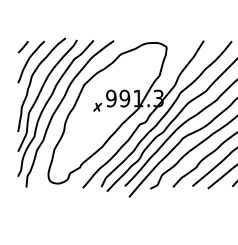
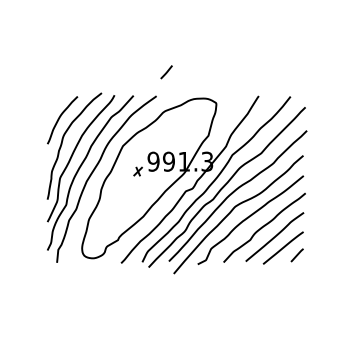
line: (23, 47) -> (166, 72), moved

